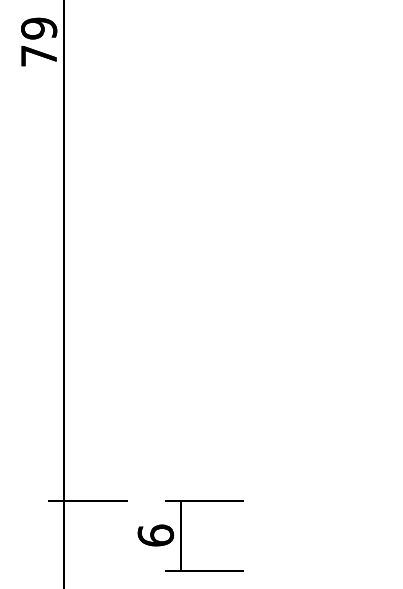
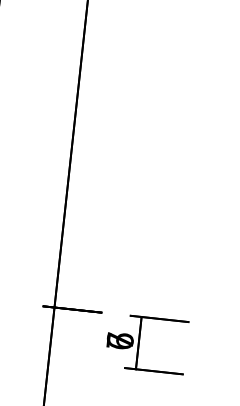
text: (155, 535) -> (120, 340), 6 -> 7

